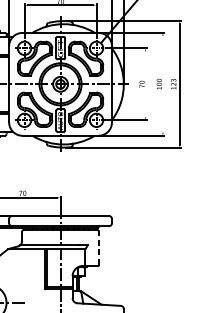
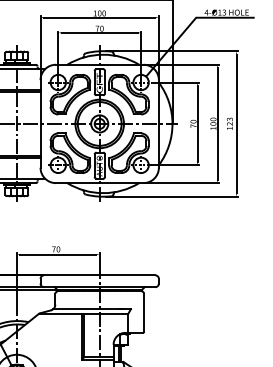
line: (145, 83) -> (197, 123), added
line: (162, 83) -> (217, 123), added
line: (99, 248) -> (144, 312), dashed -> solid

